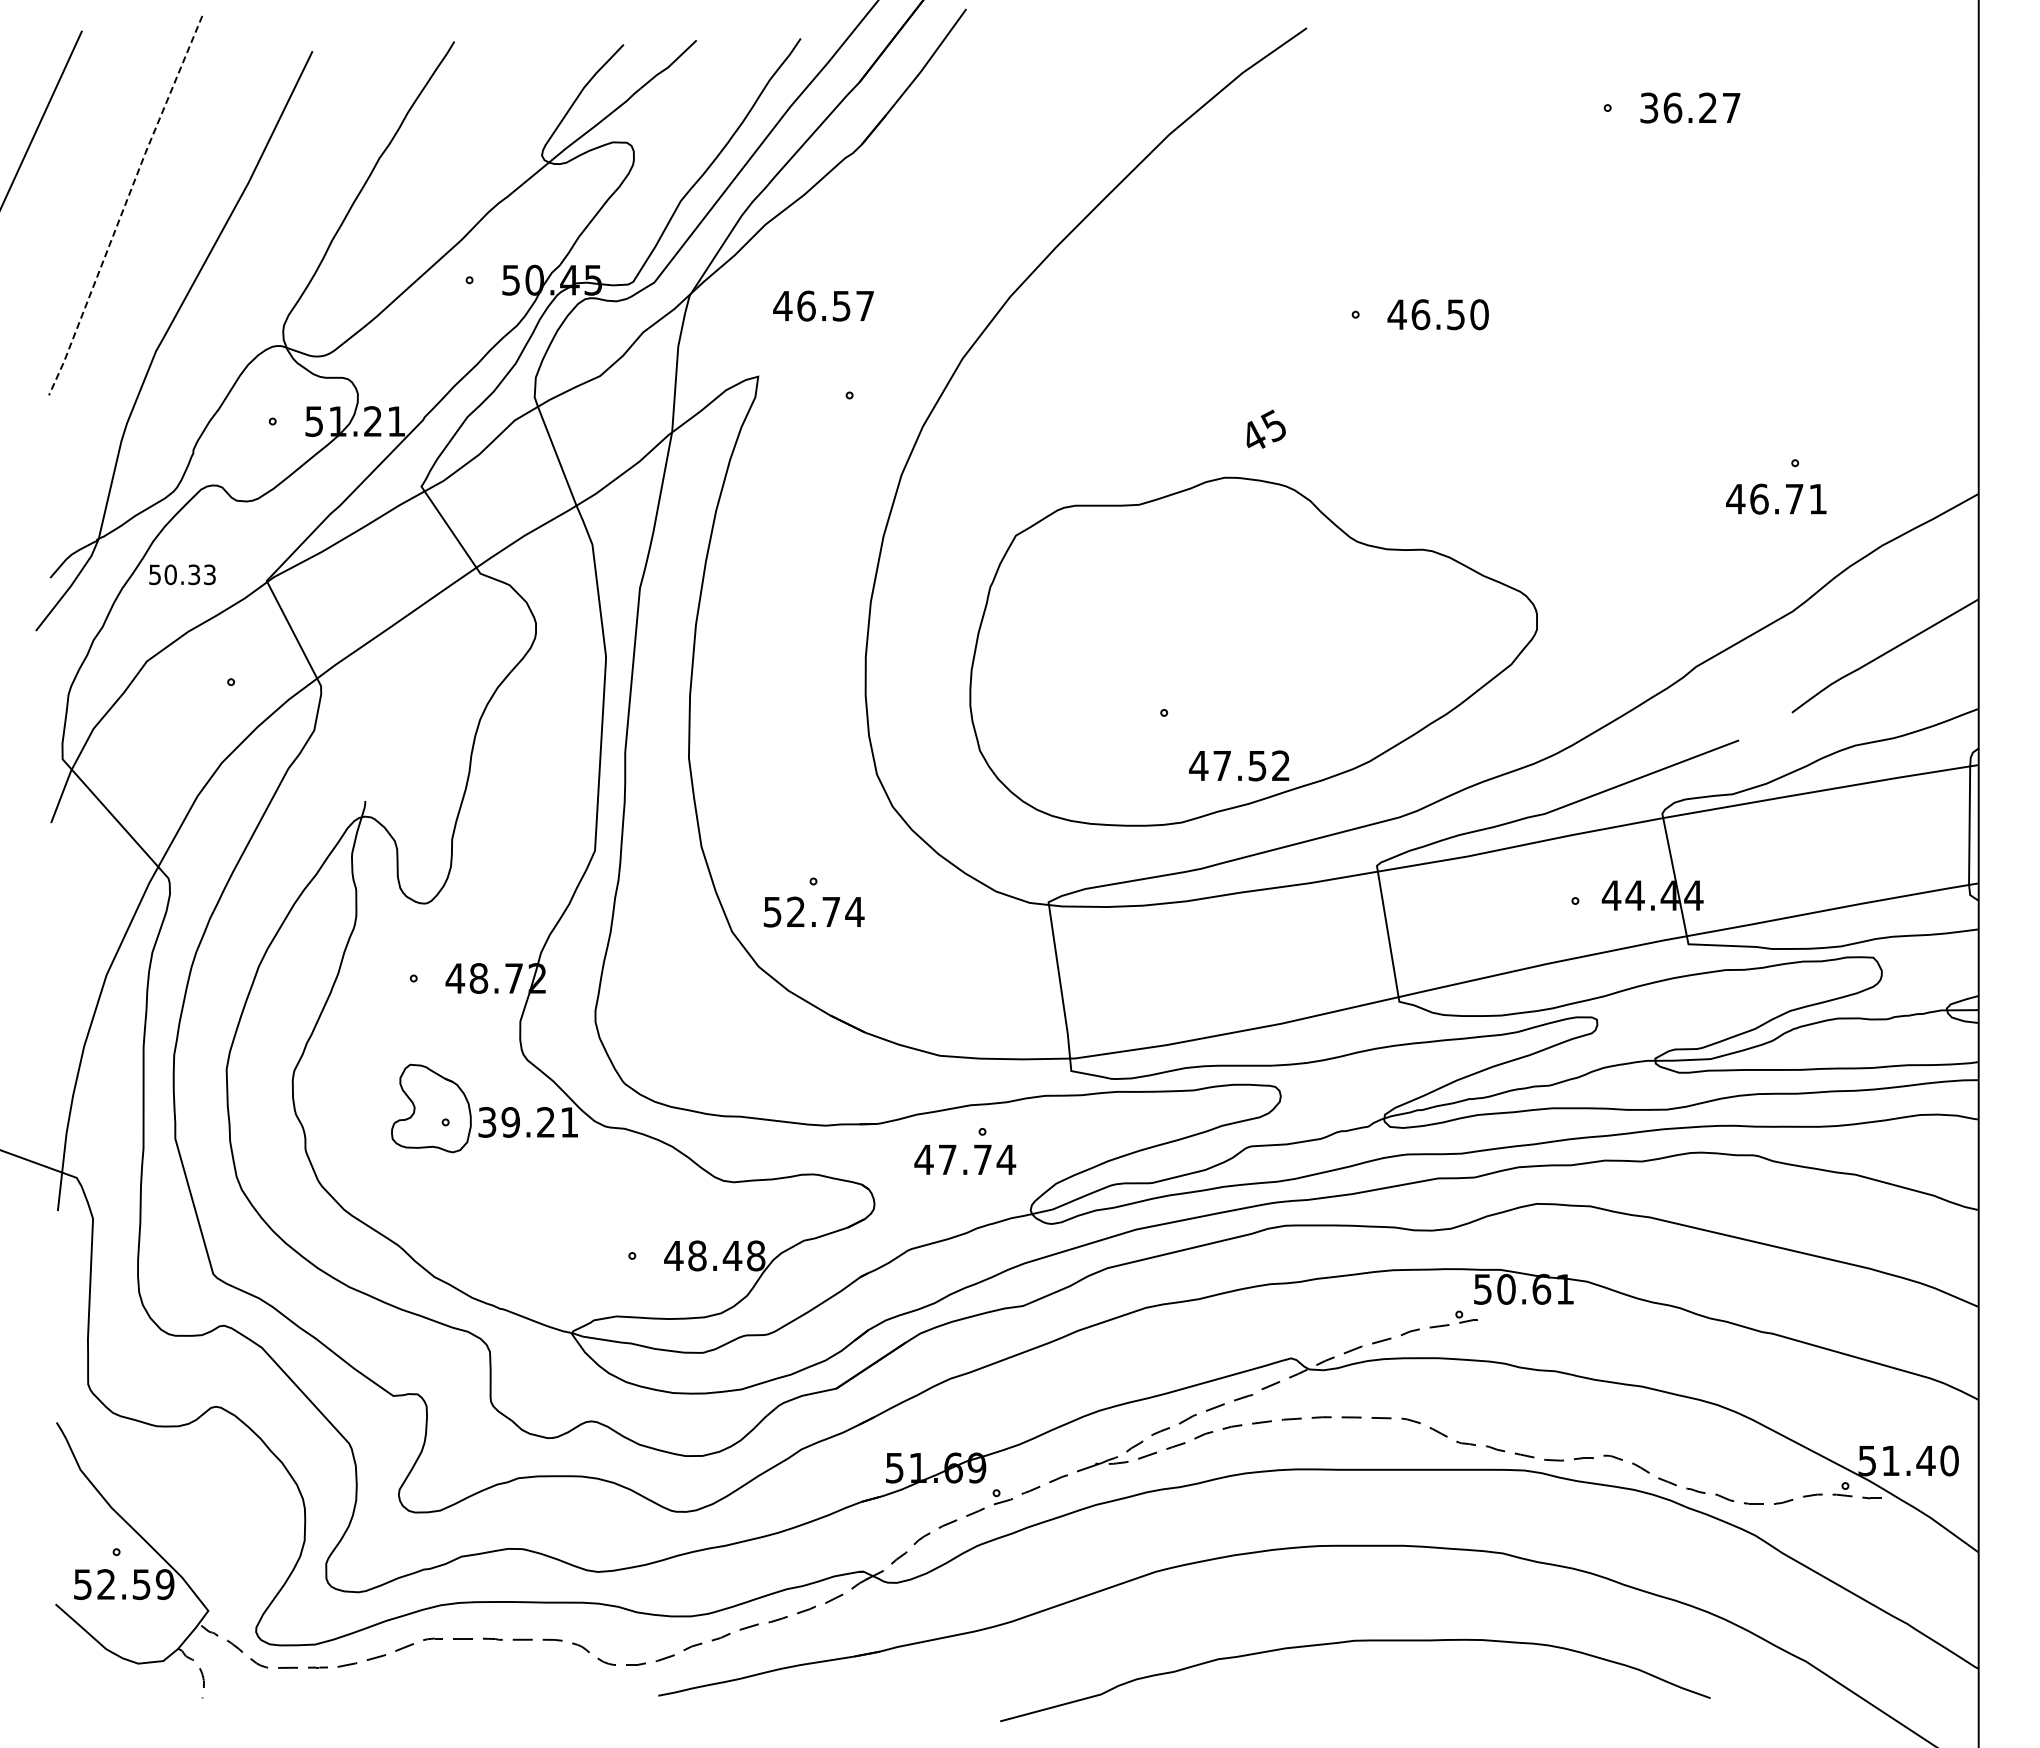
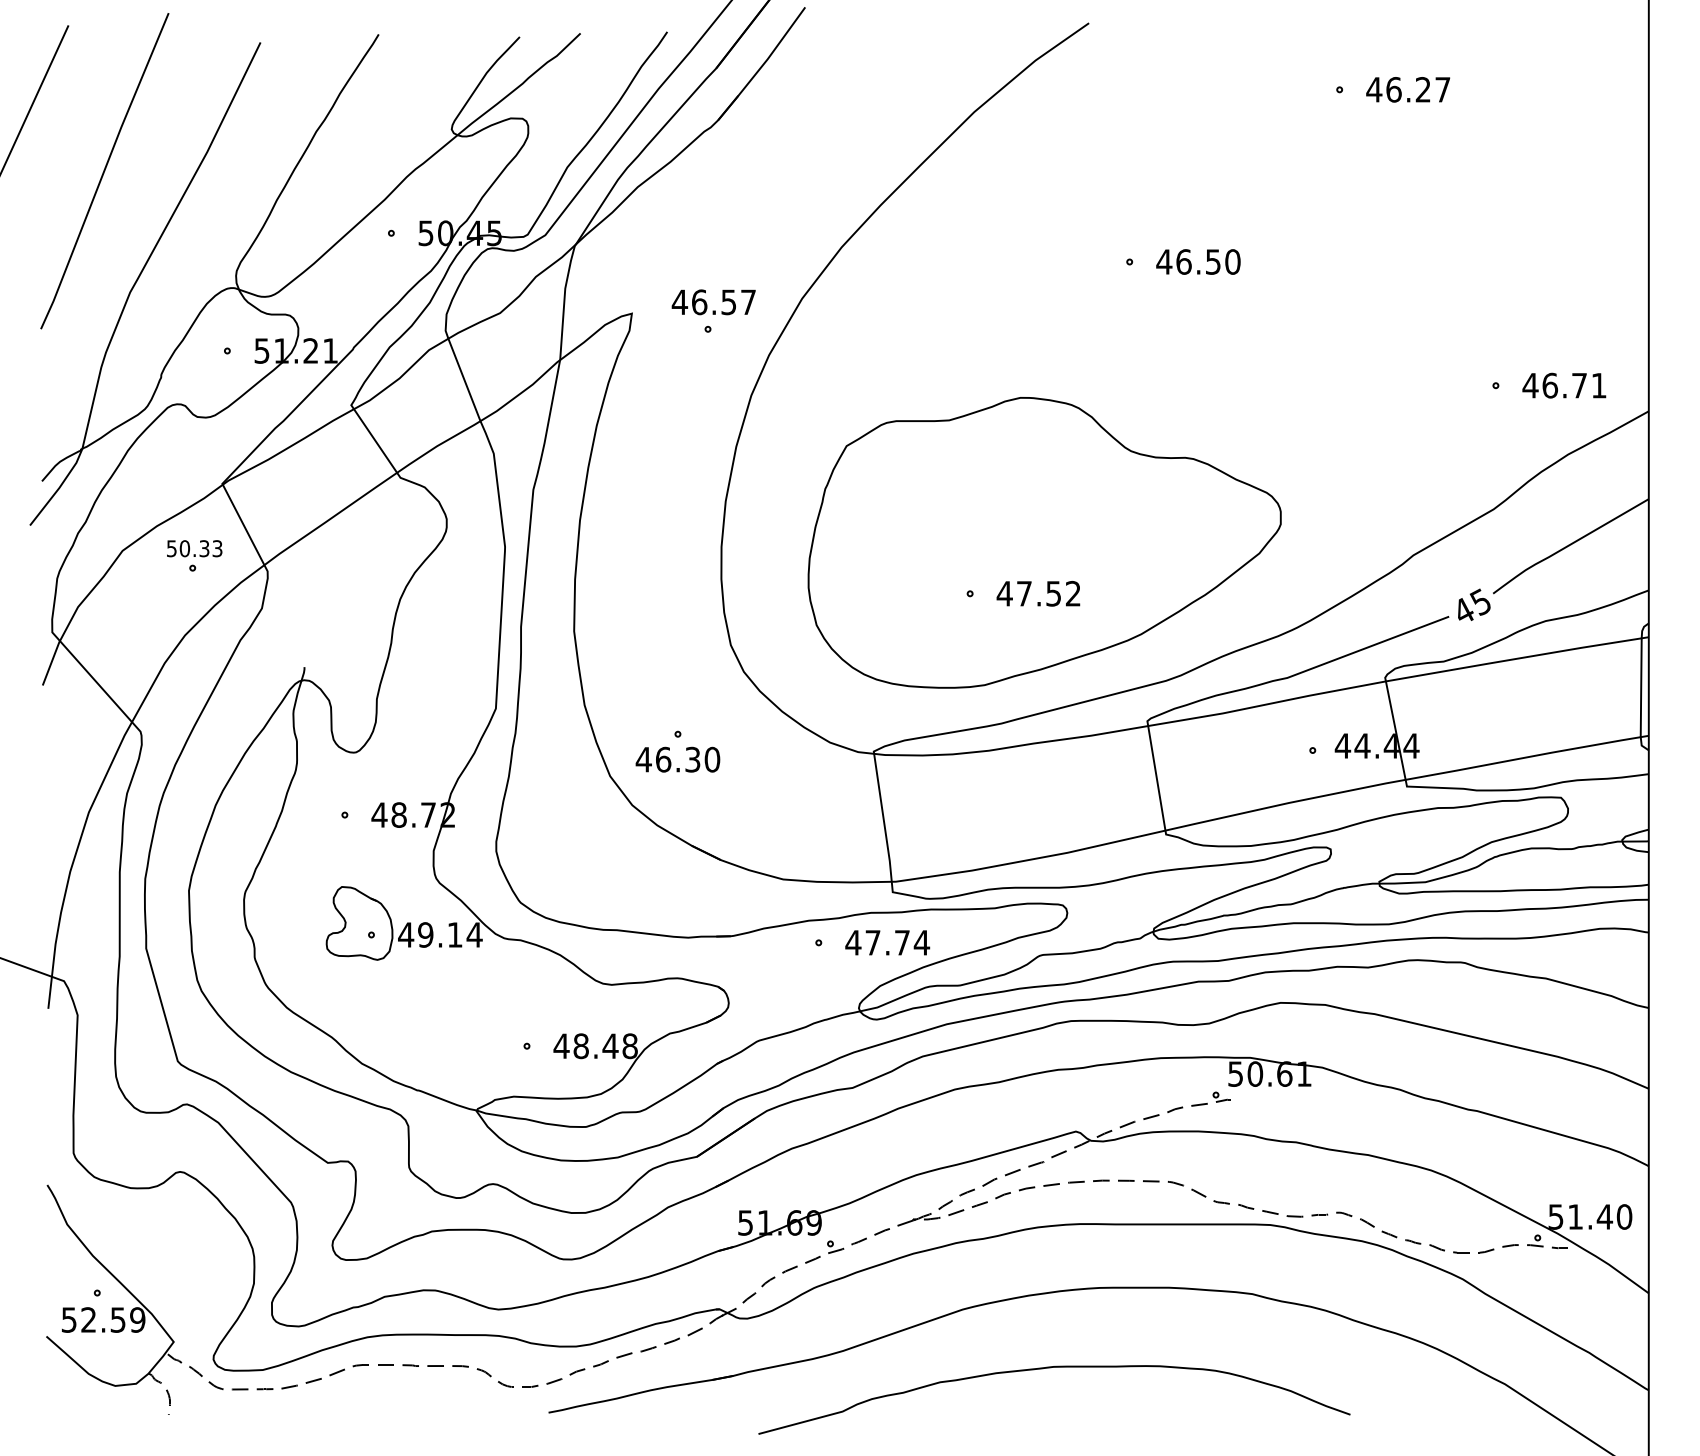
text: (1649, 107) -> (1374, 89), 36.27 -> 46.27
line: (125, 205) -> (104, 171), dashed -> solid
text: (823, 305) -> (713, 301), moved
text: (1265, 428) -> (1473, 604), moved
text: (1776, 498) -> (1564, 385), moved
text: (182, 574) -> (194, 548), moved
text: (1239, 765) -> (1038, 593), moved
text: (813, 911) -> (677, 759), 52.74 -> 46.30
text: (528, 1122) -> (440, 935), 39.21 -> 49.14
text: (965, 1159) -> (887, 942), moved
curve: (1350, 1642) -> (1050, 1368), moved

